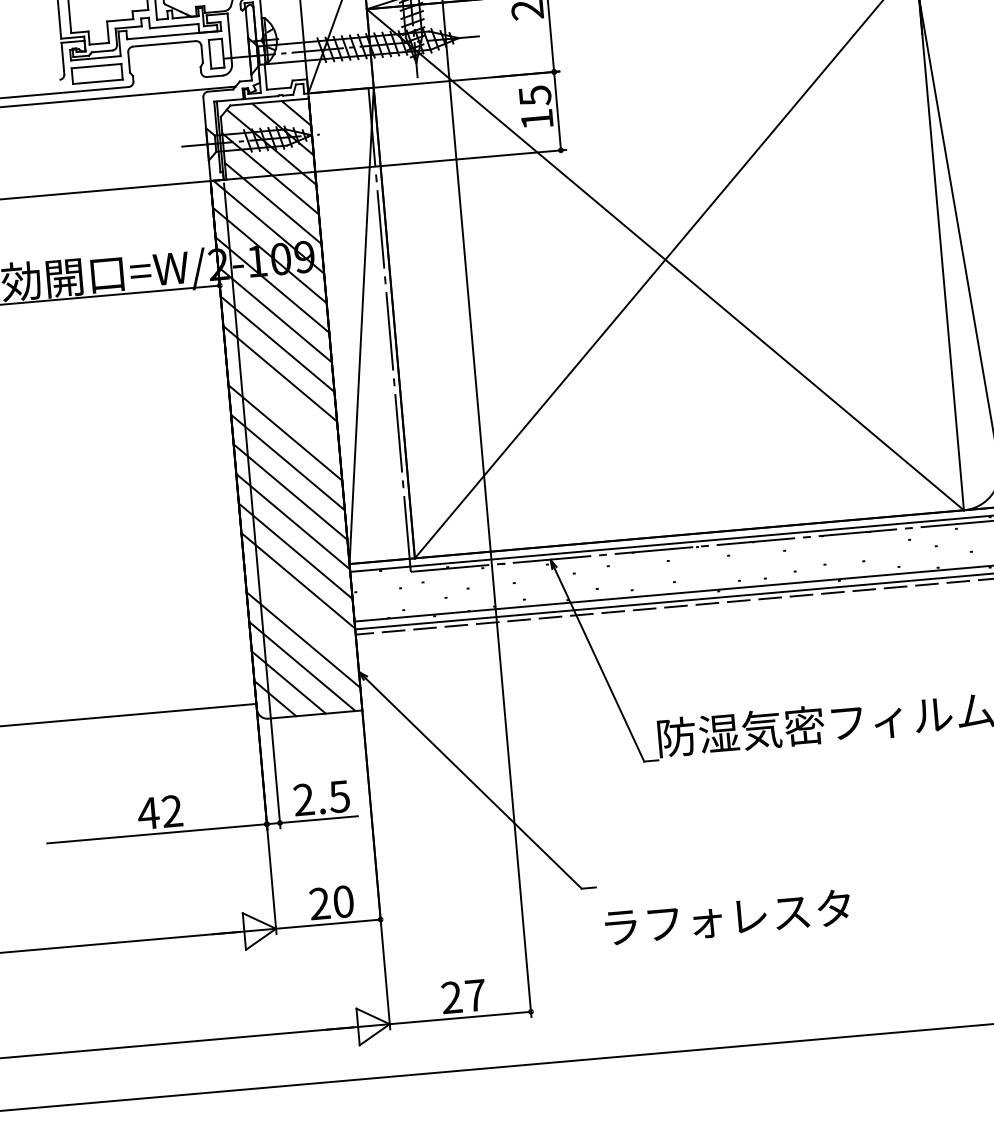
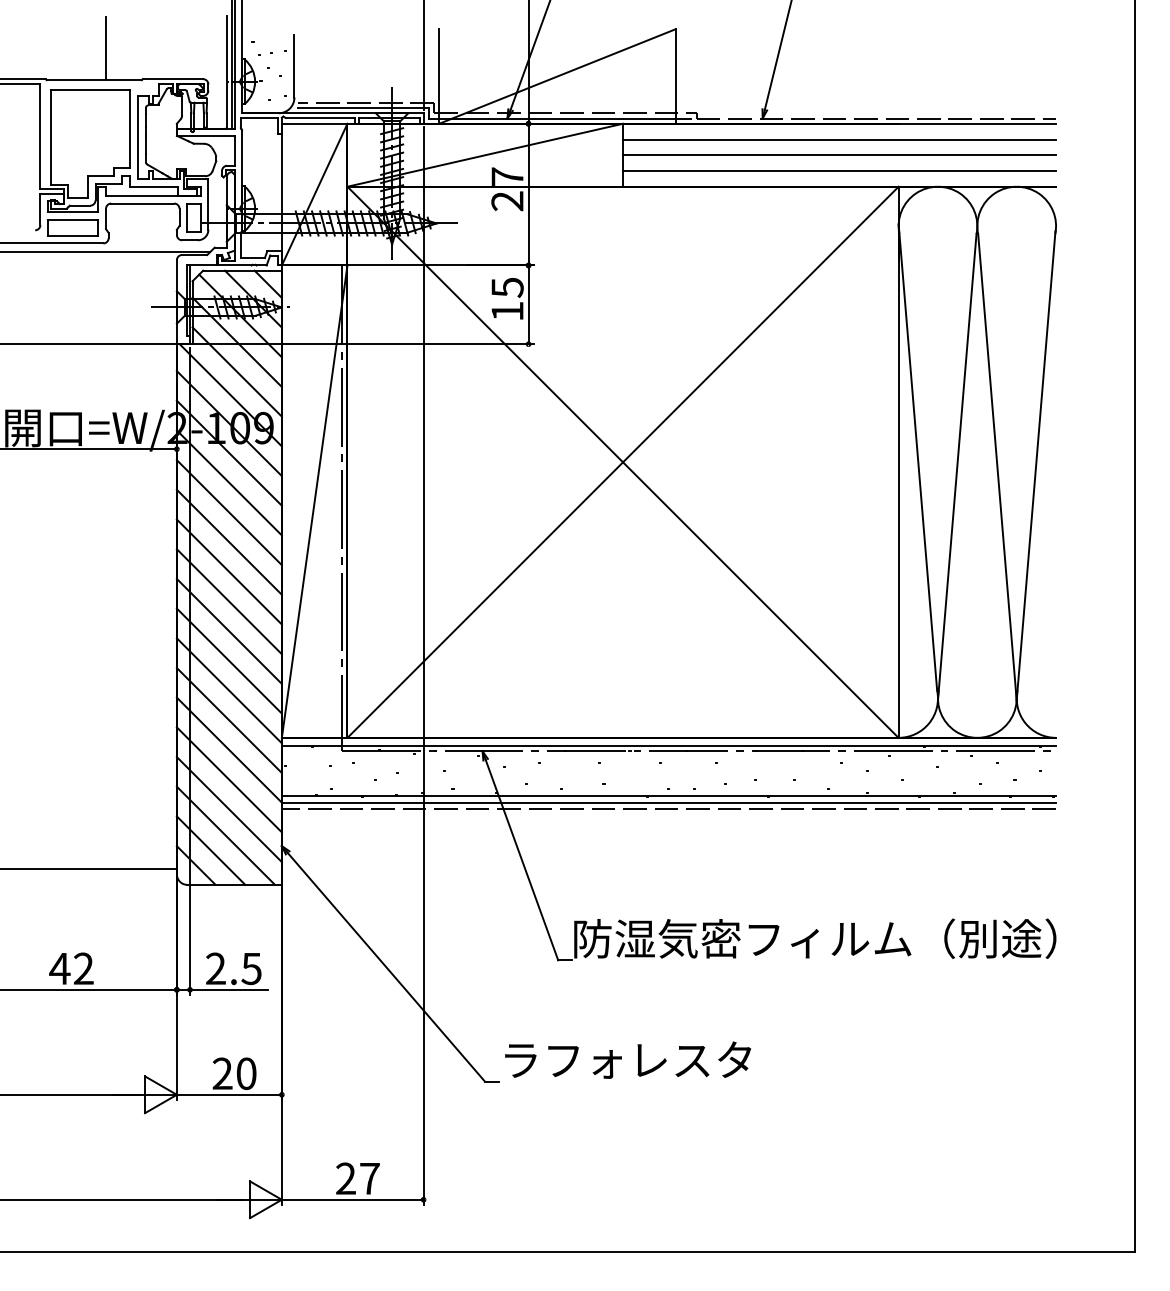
line: (281, 402) -> (228, 571), added
line: (300, 610) -> (228, 779), added
text: (728, 916) -> (628, 1059), moved

